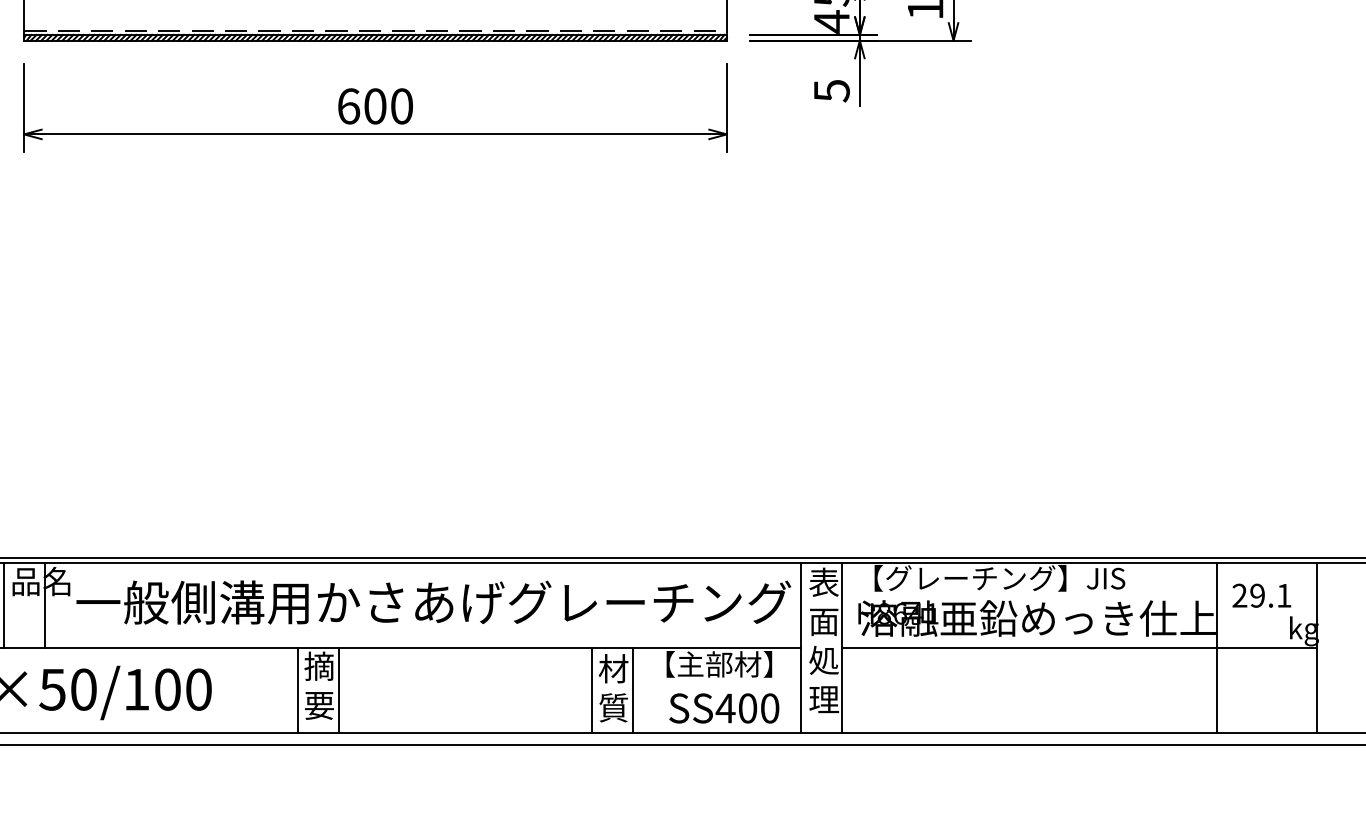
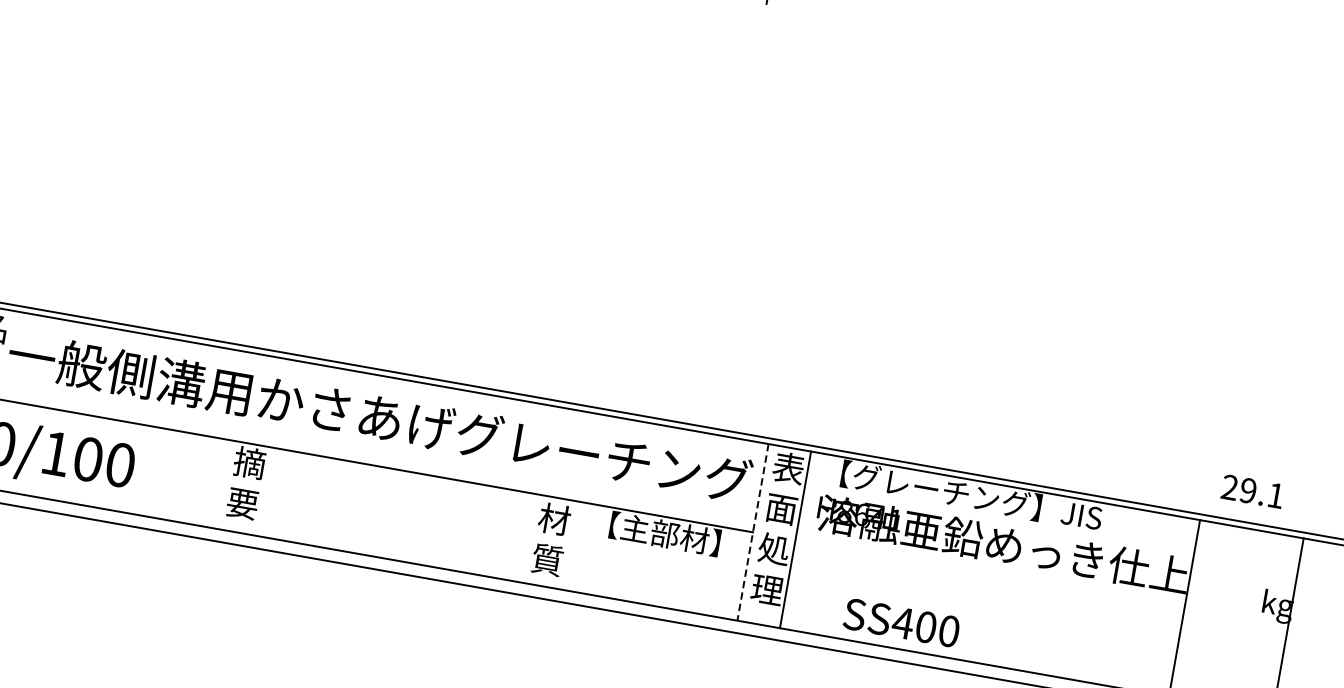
text: (1261, 595) -> (1252, 491), moved
line: (801, 648) -> (753, 532), solid -> dashed
line: (1079, 648) -> (1041, 583), removed
line: (298, 690) -> (223, 484), removed
line: (339, 690) -> (266, 491), removed
line: (592, 690) -> (528, 537), removed
line: (633, 690) -> (571, 545), removed
text: (724, 708) -> (901, 623), moved

